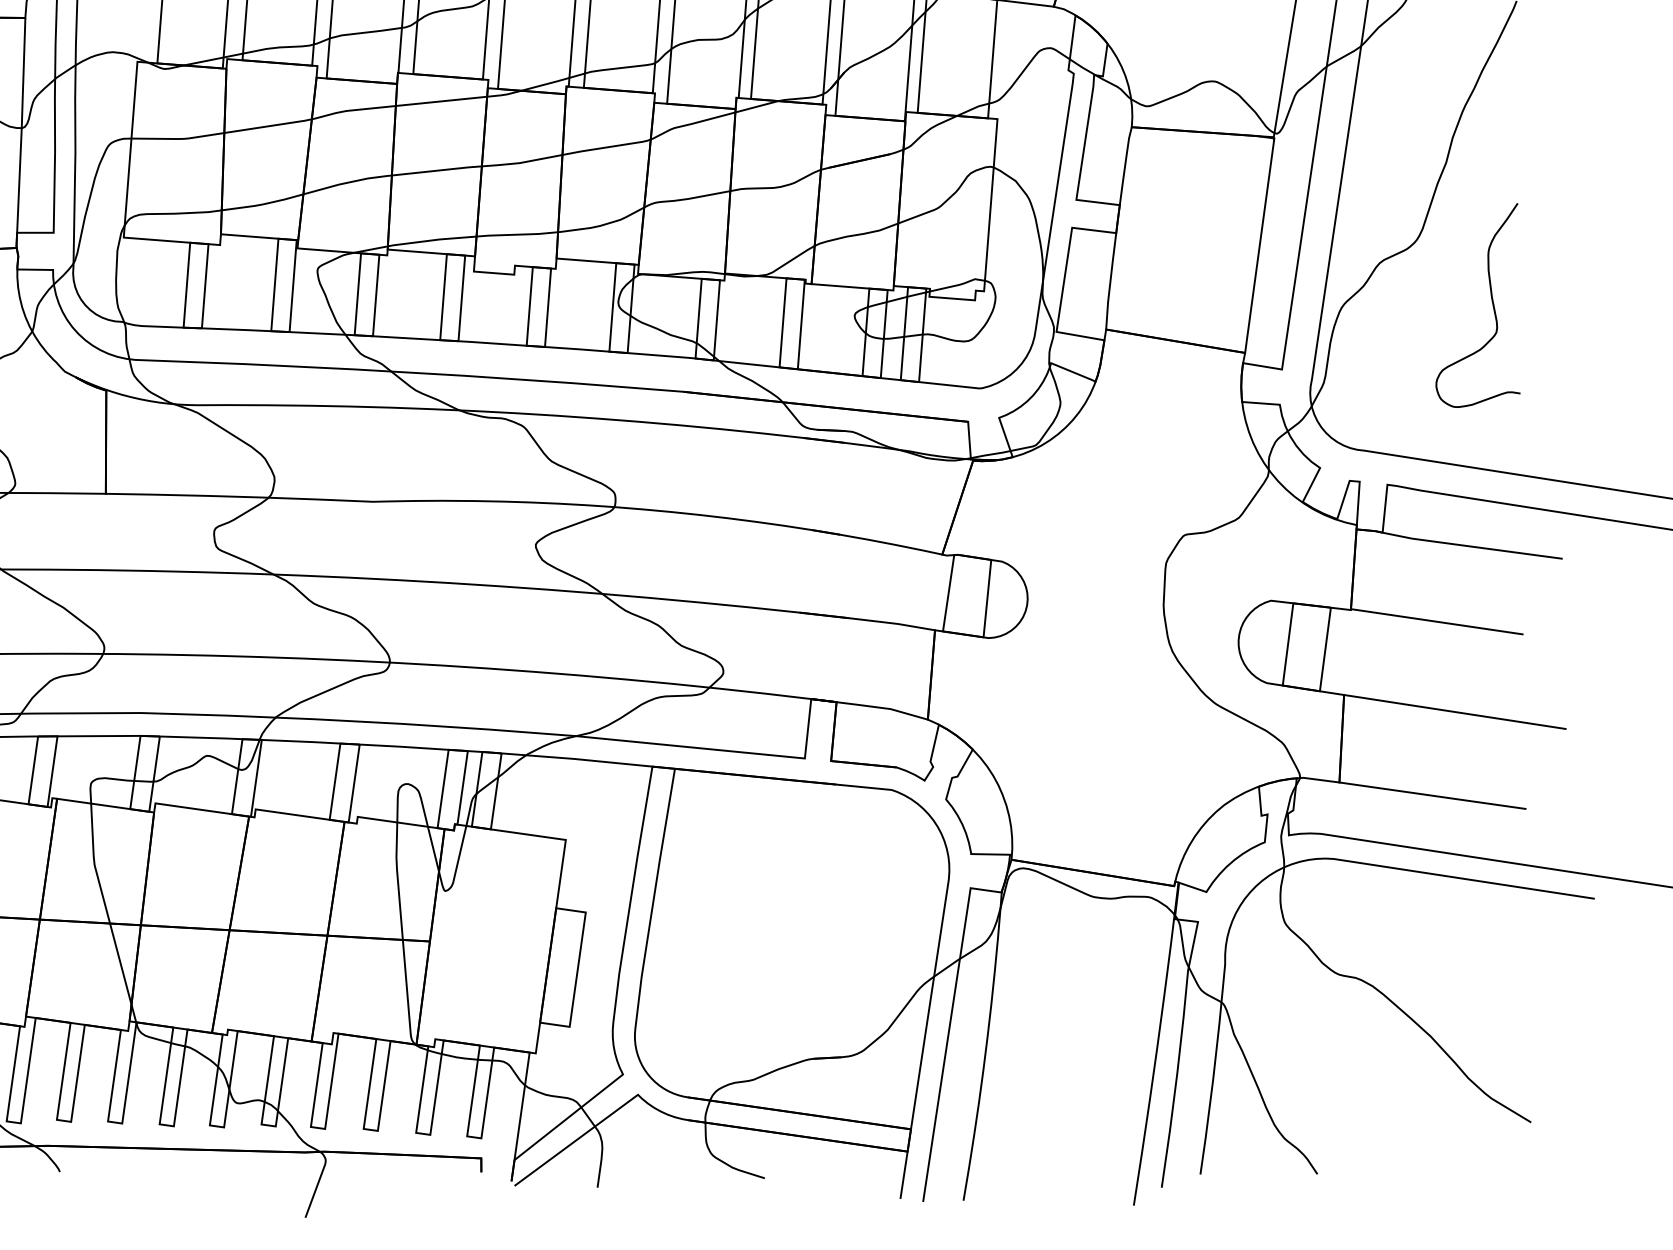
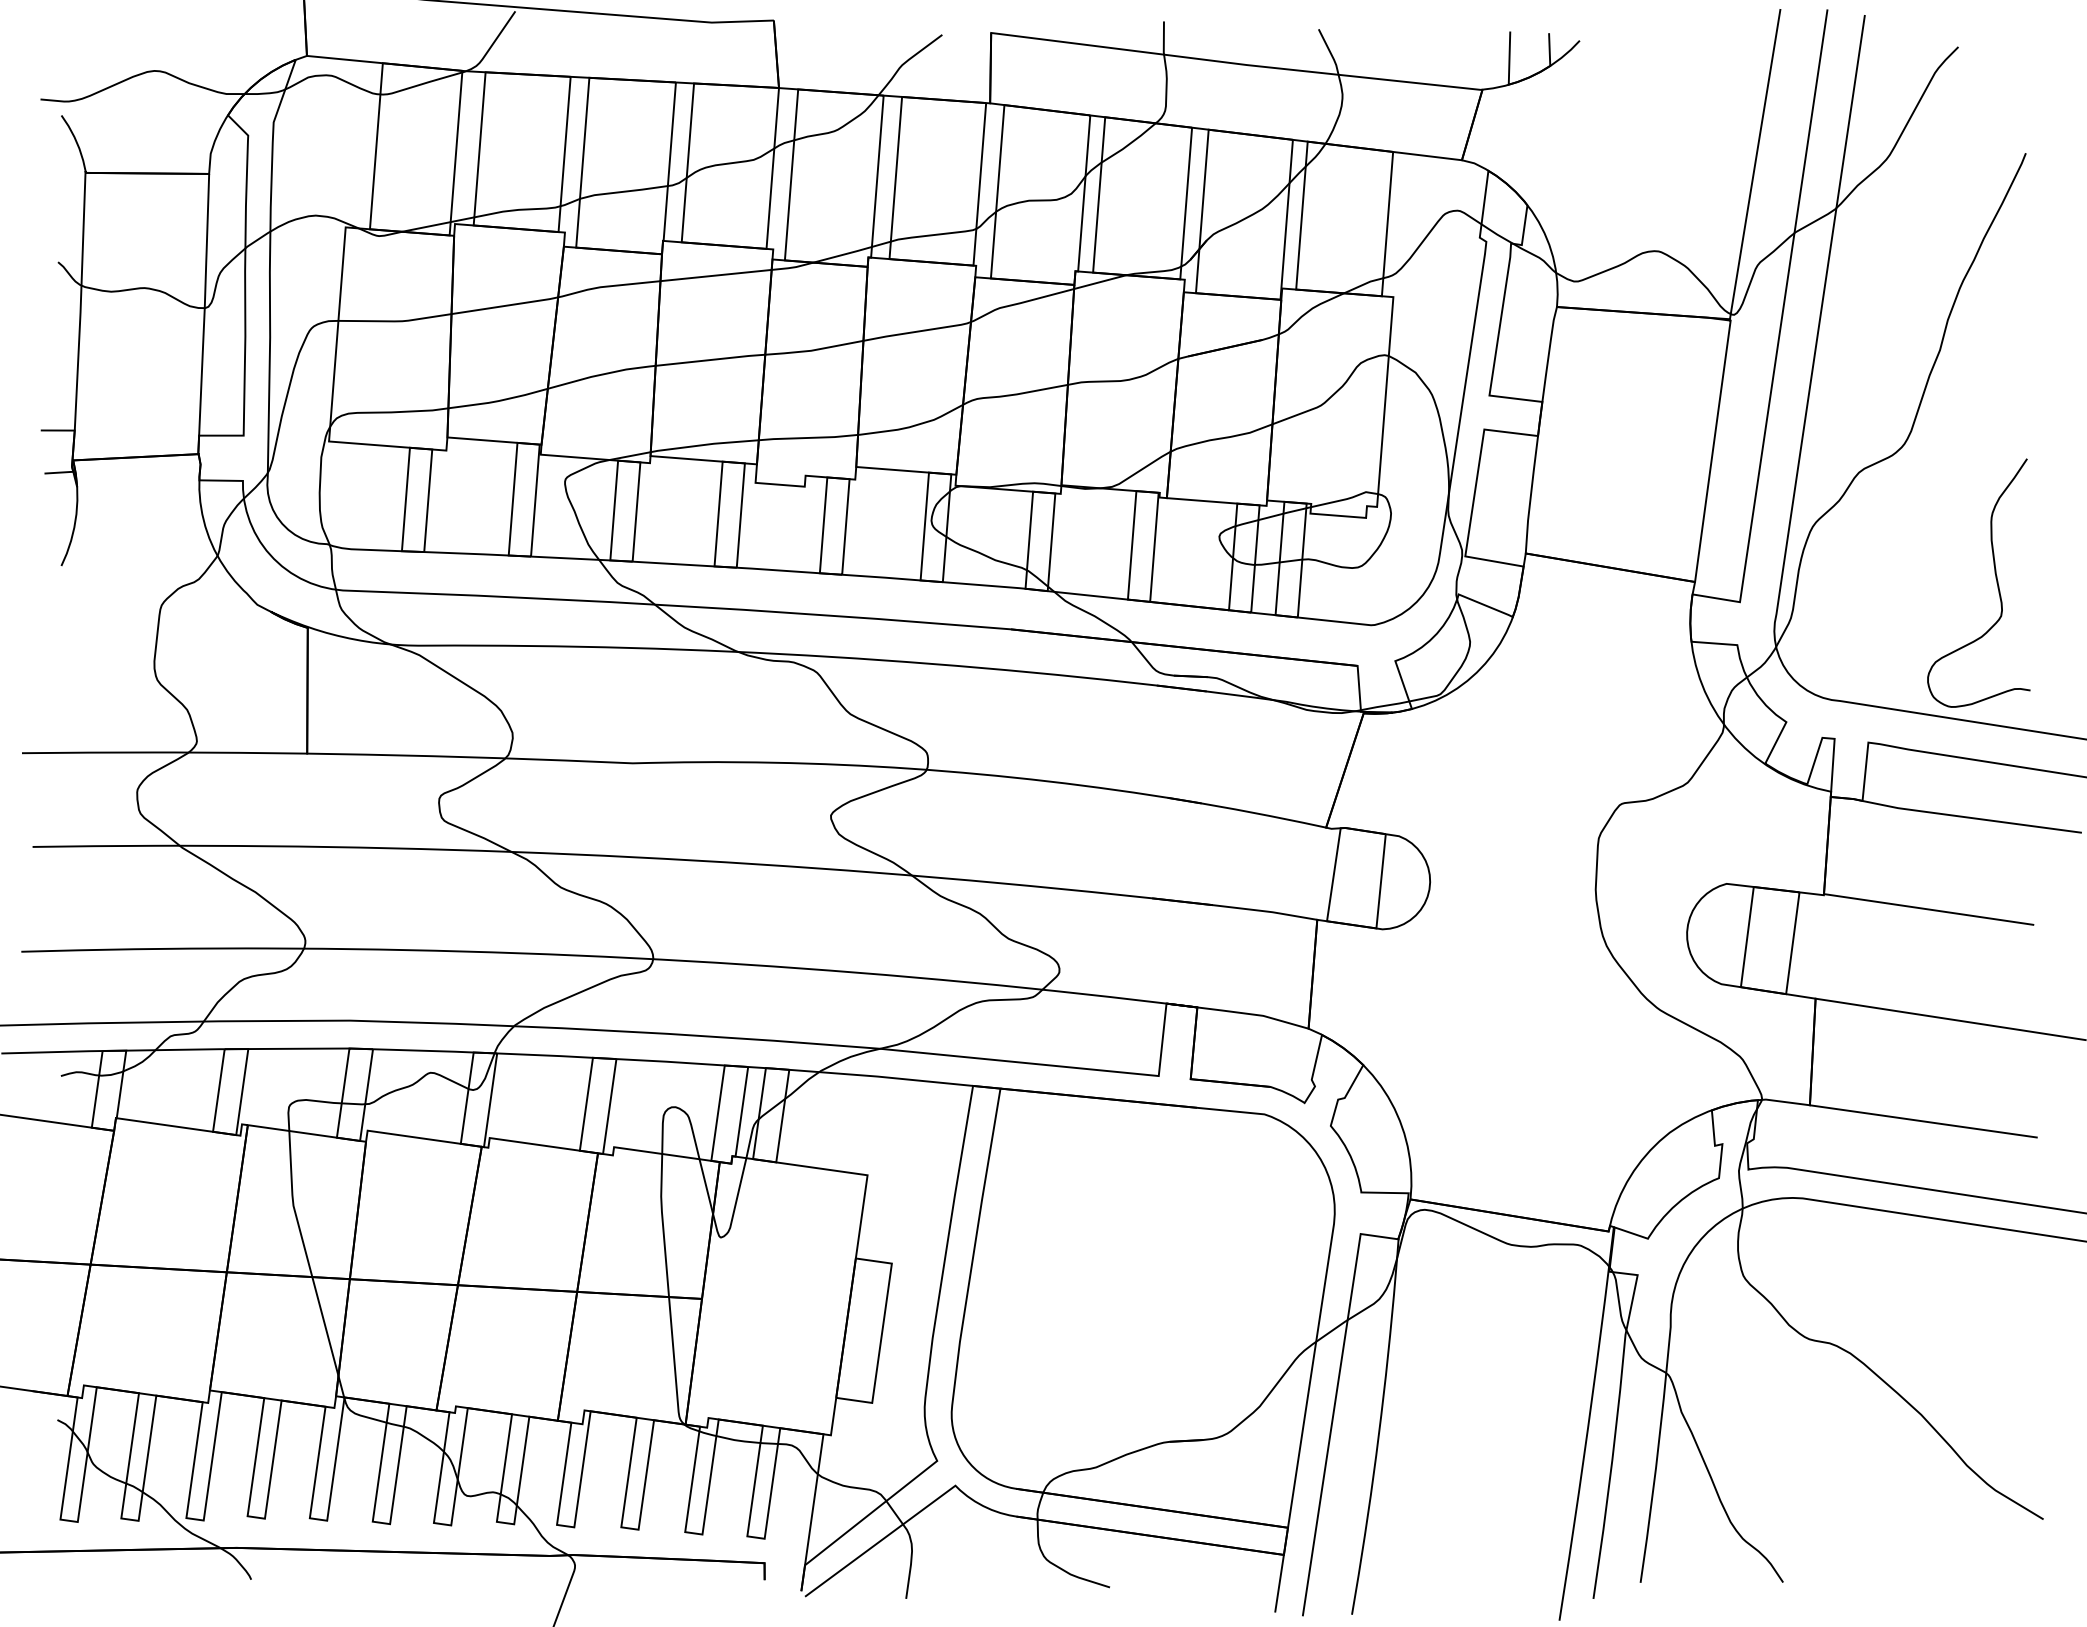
curve: (1491, 301) -> (1995, 578), moved

